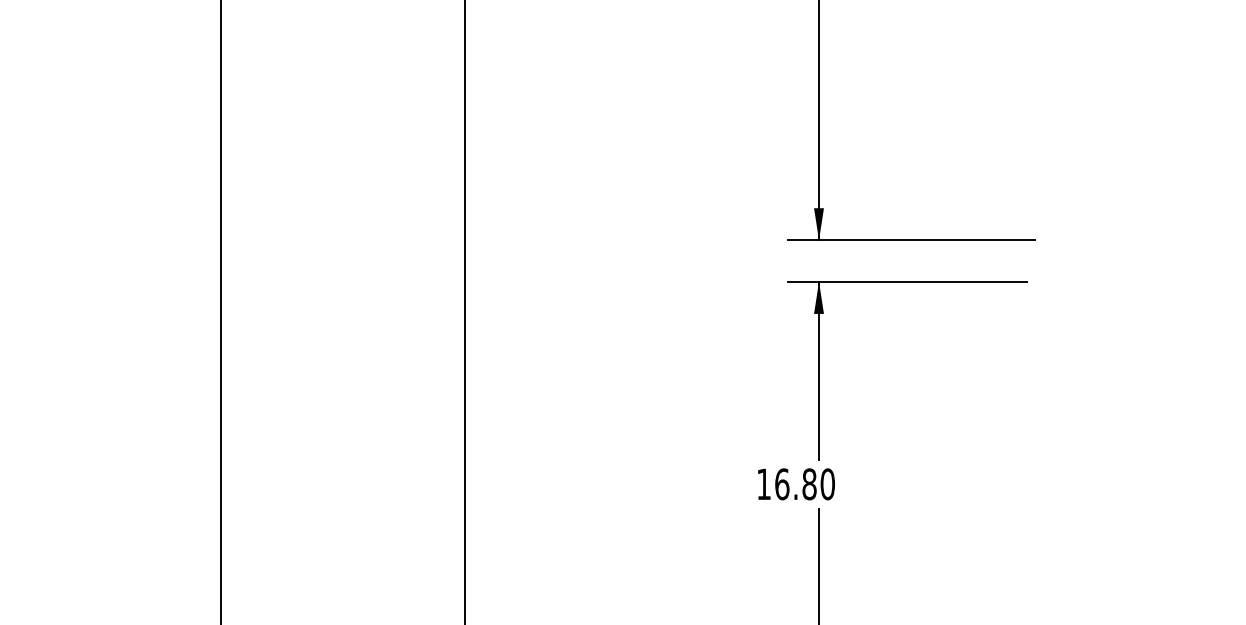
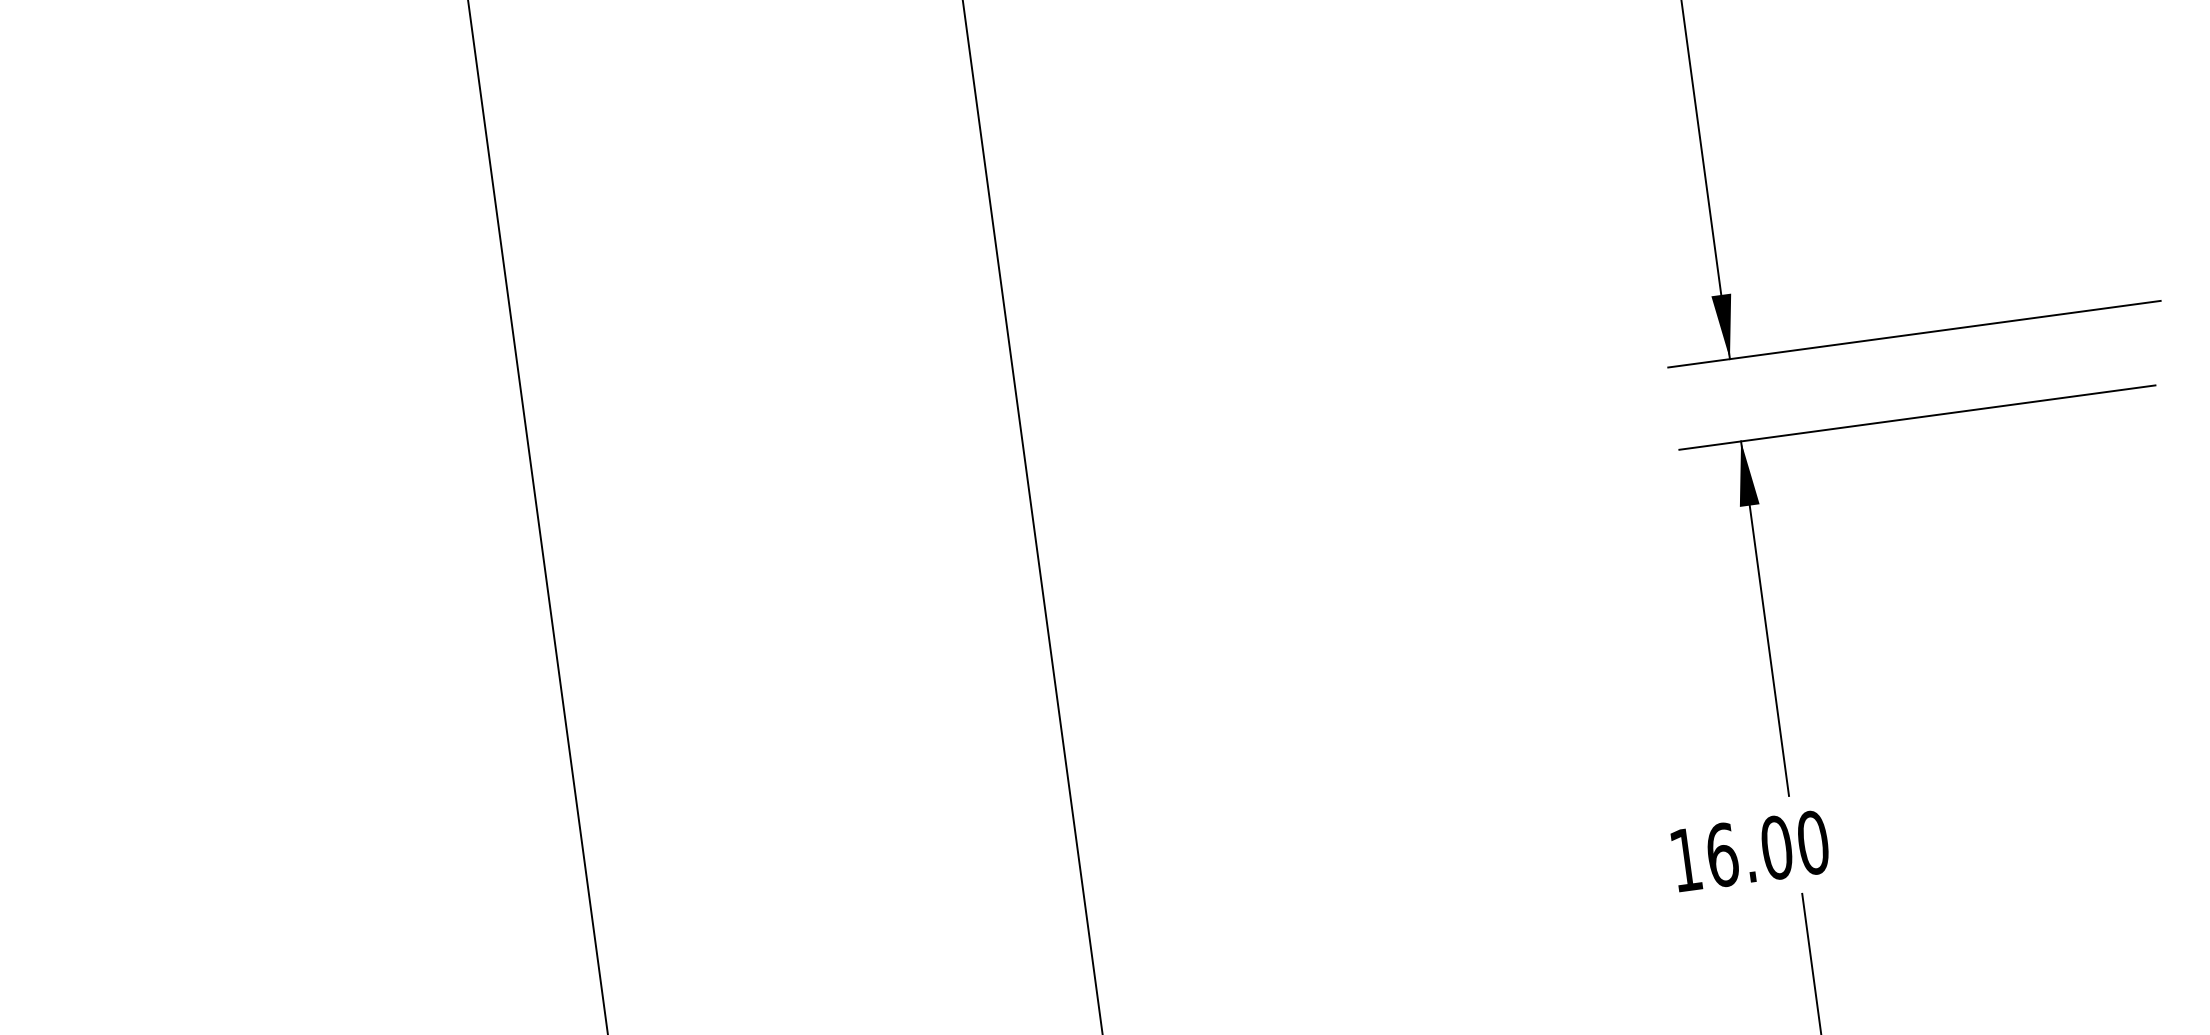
text: (809, 484) -> (1776, 848), 16.80 -> 16.00

